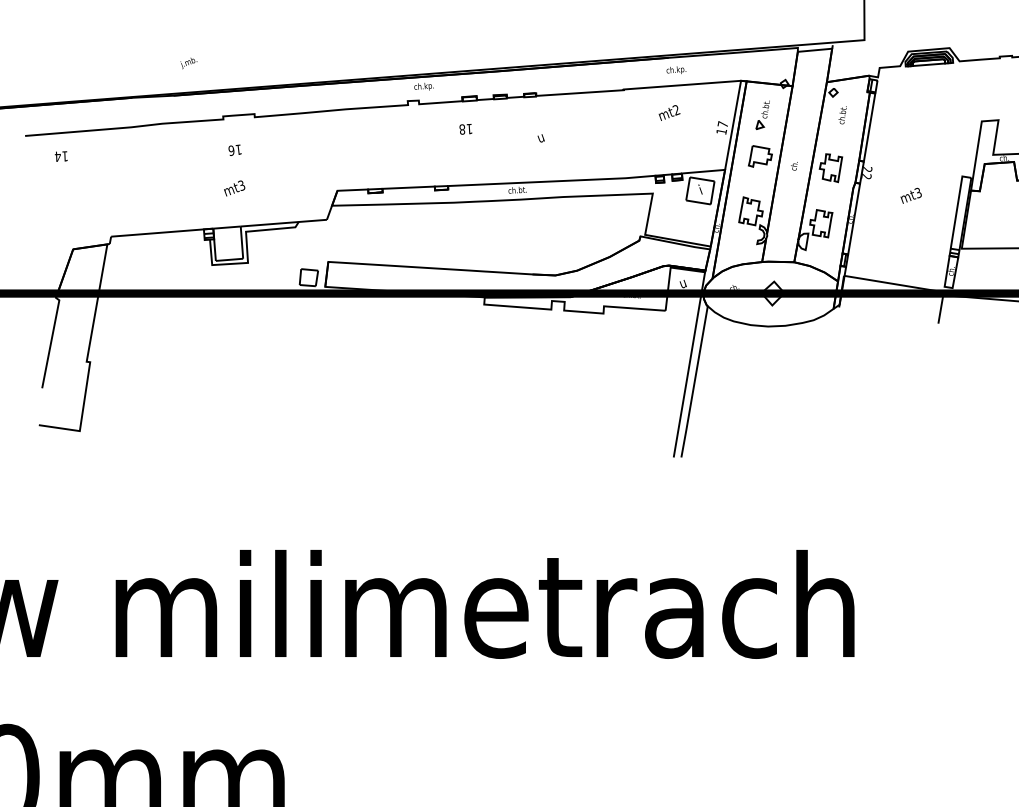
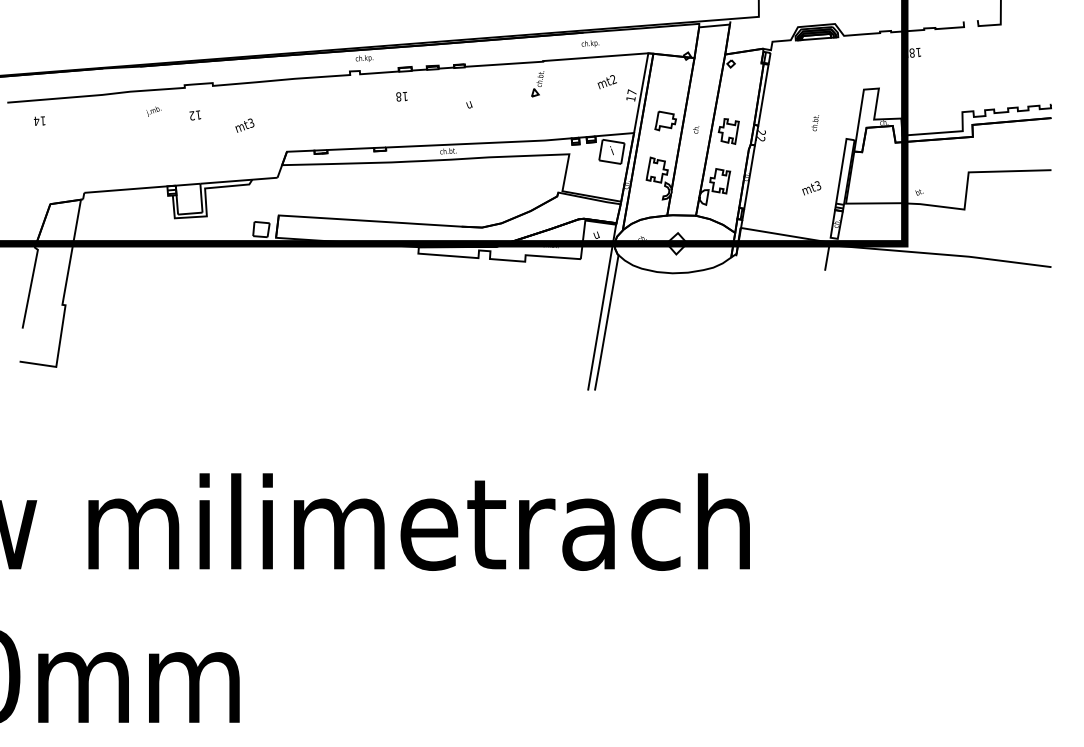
text: (188, 63) -> (153, 111), moved
text: (668, 113) -> (606, 82), moved
part: (762, 115) -> (537, 84), moved
text: (841, 115) -> (814, 123), moved
text: (230, 150) -> (191, 115), 16 -> 12
text: (234, 188) -> (244, 125), moved
text: (910, 196) -> (811, 188), moved

